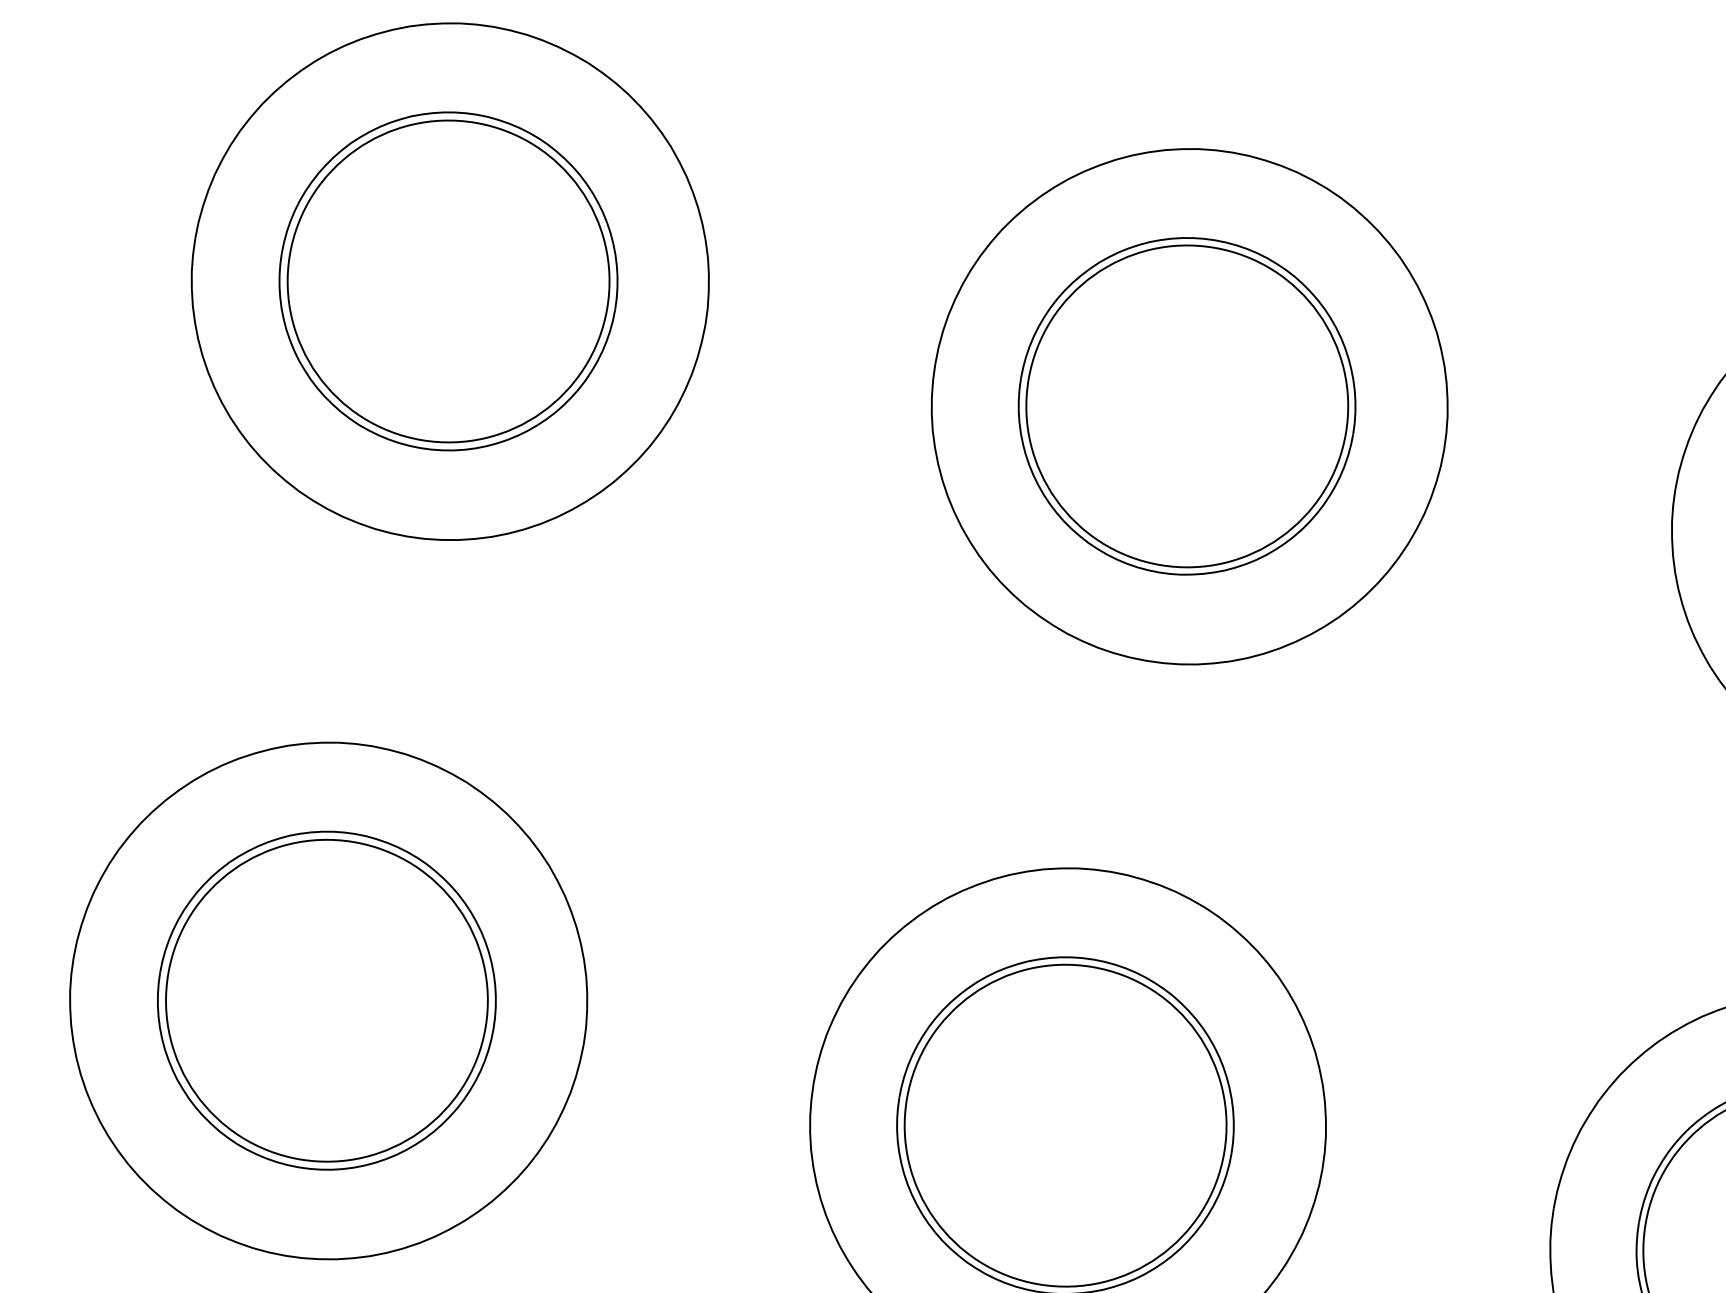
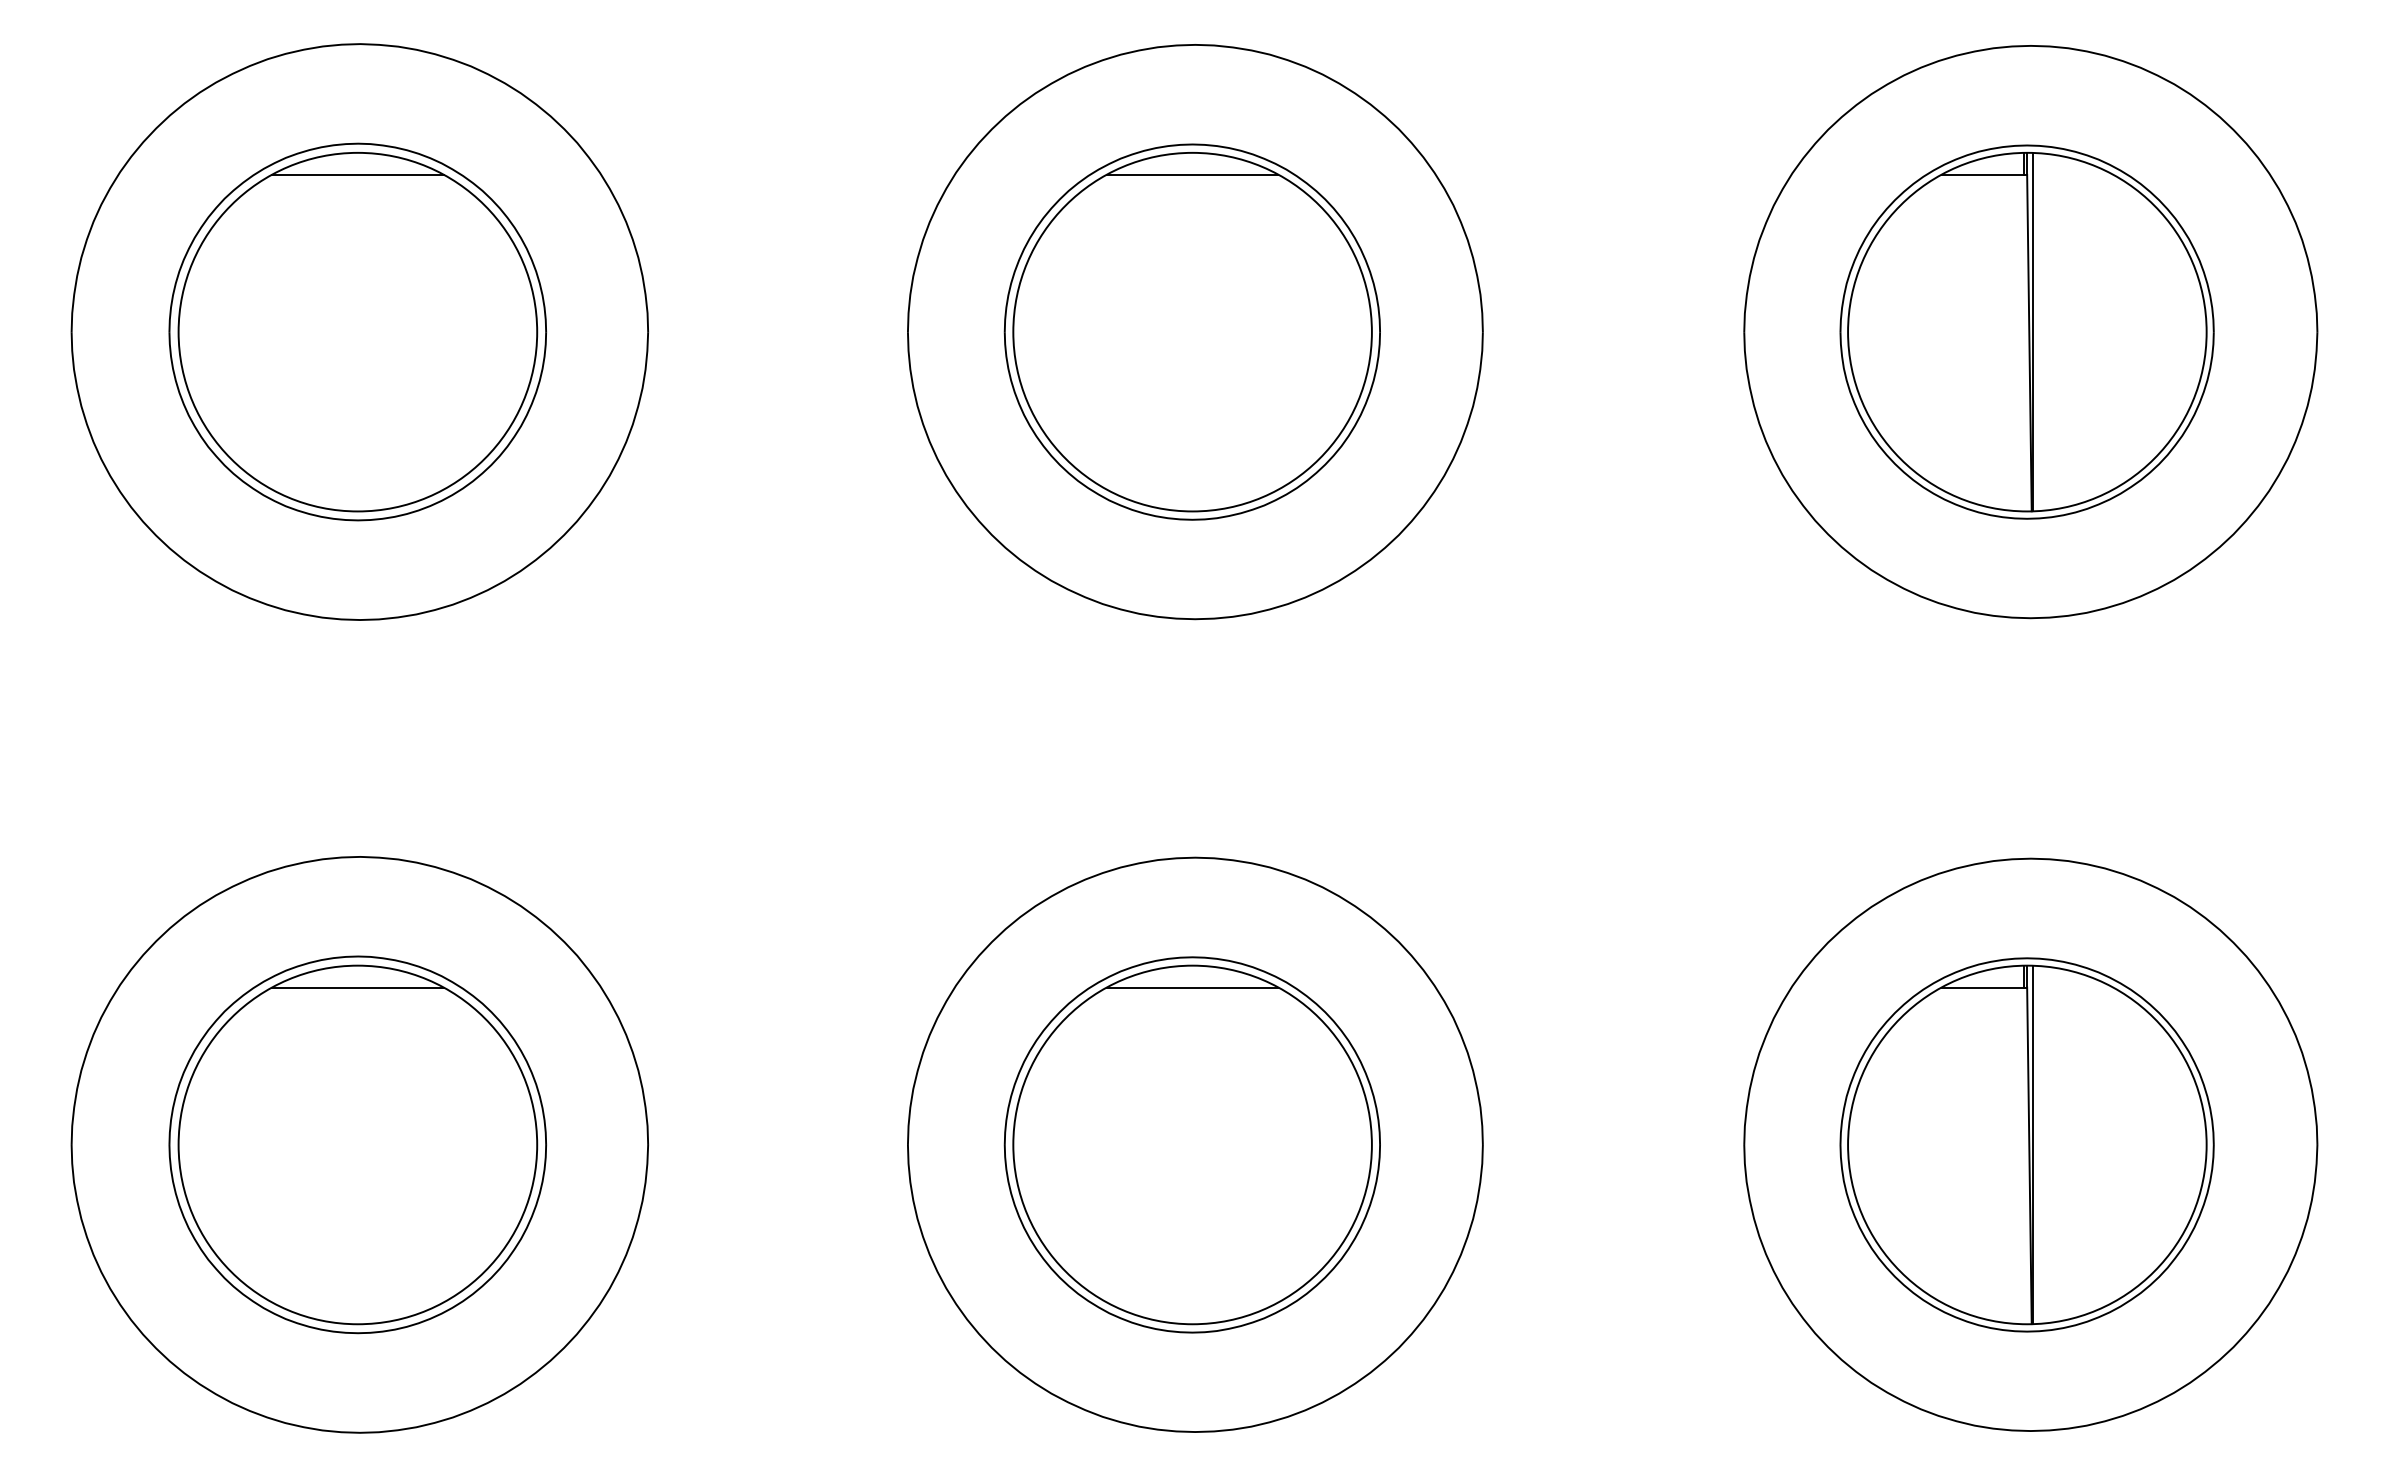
line: (471, 141) -> (357, 174), added
line: (1210, 266) -> (1192, 174), added
line: (350, 861) -> (357, 987), added
line: (1089, 986) -> (1192, 987), added

